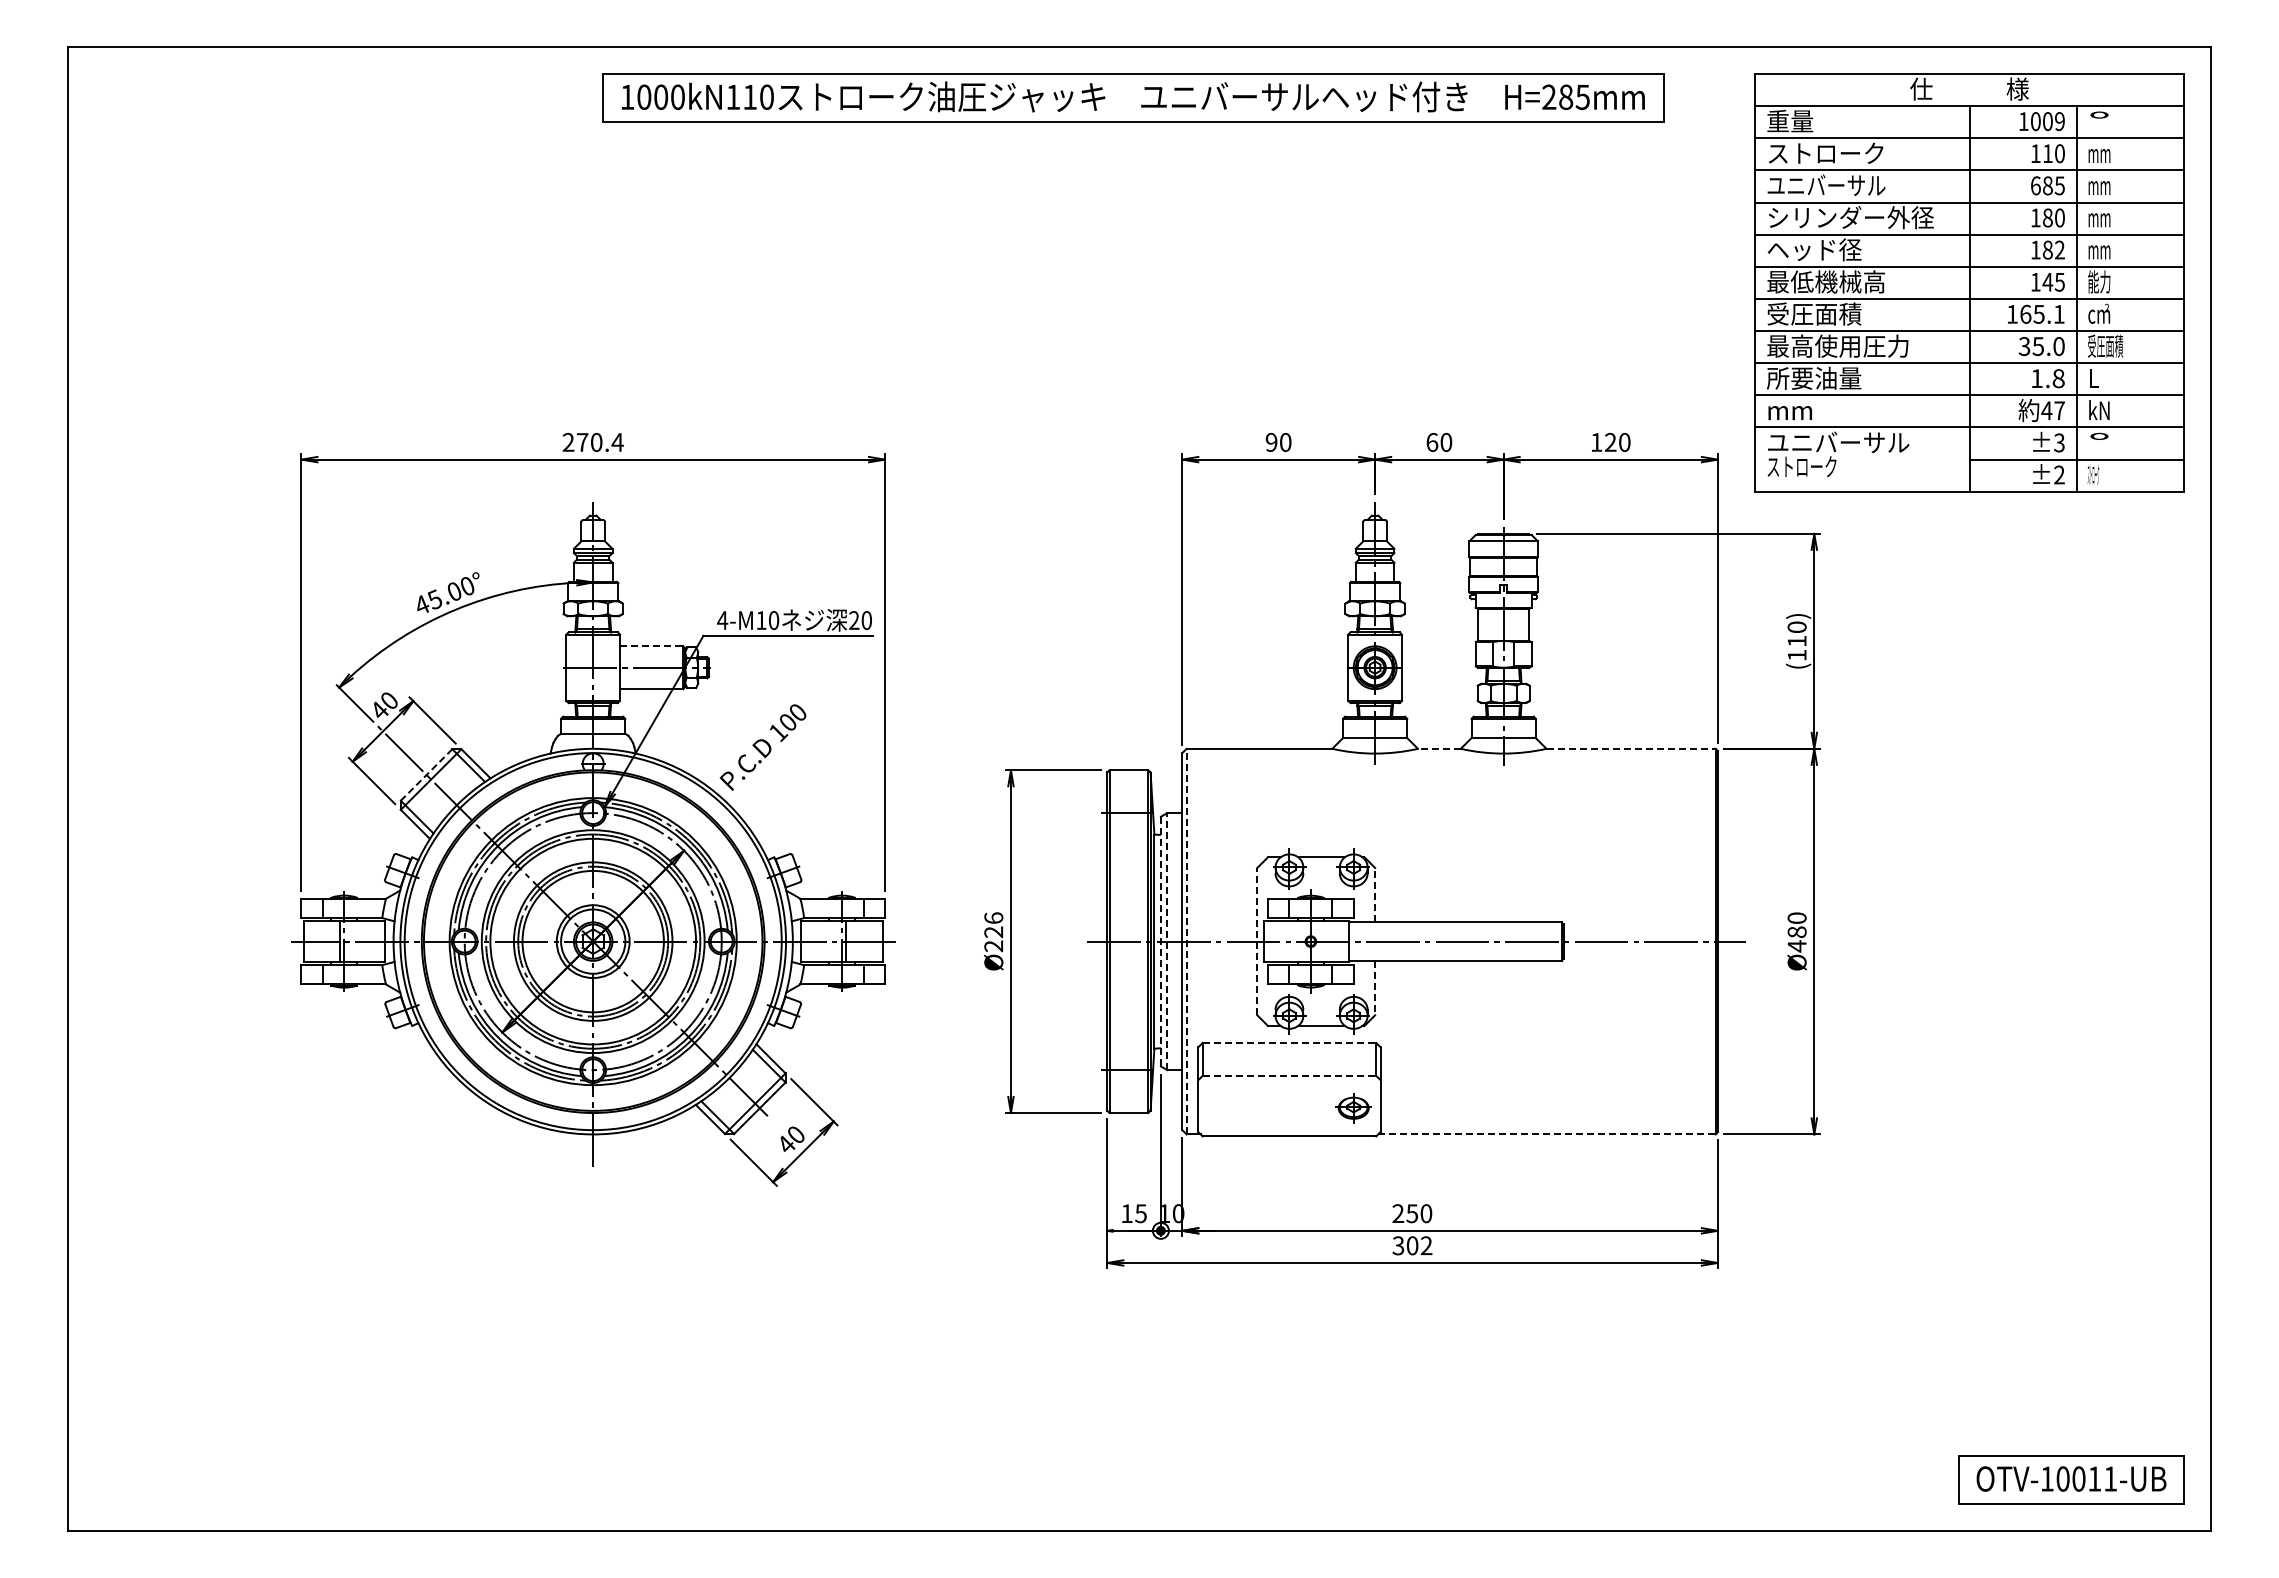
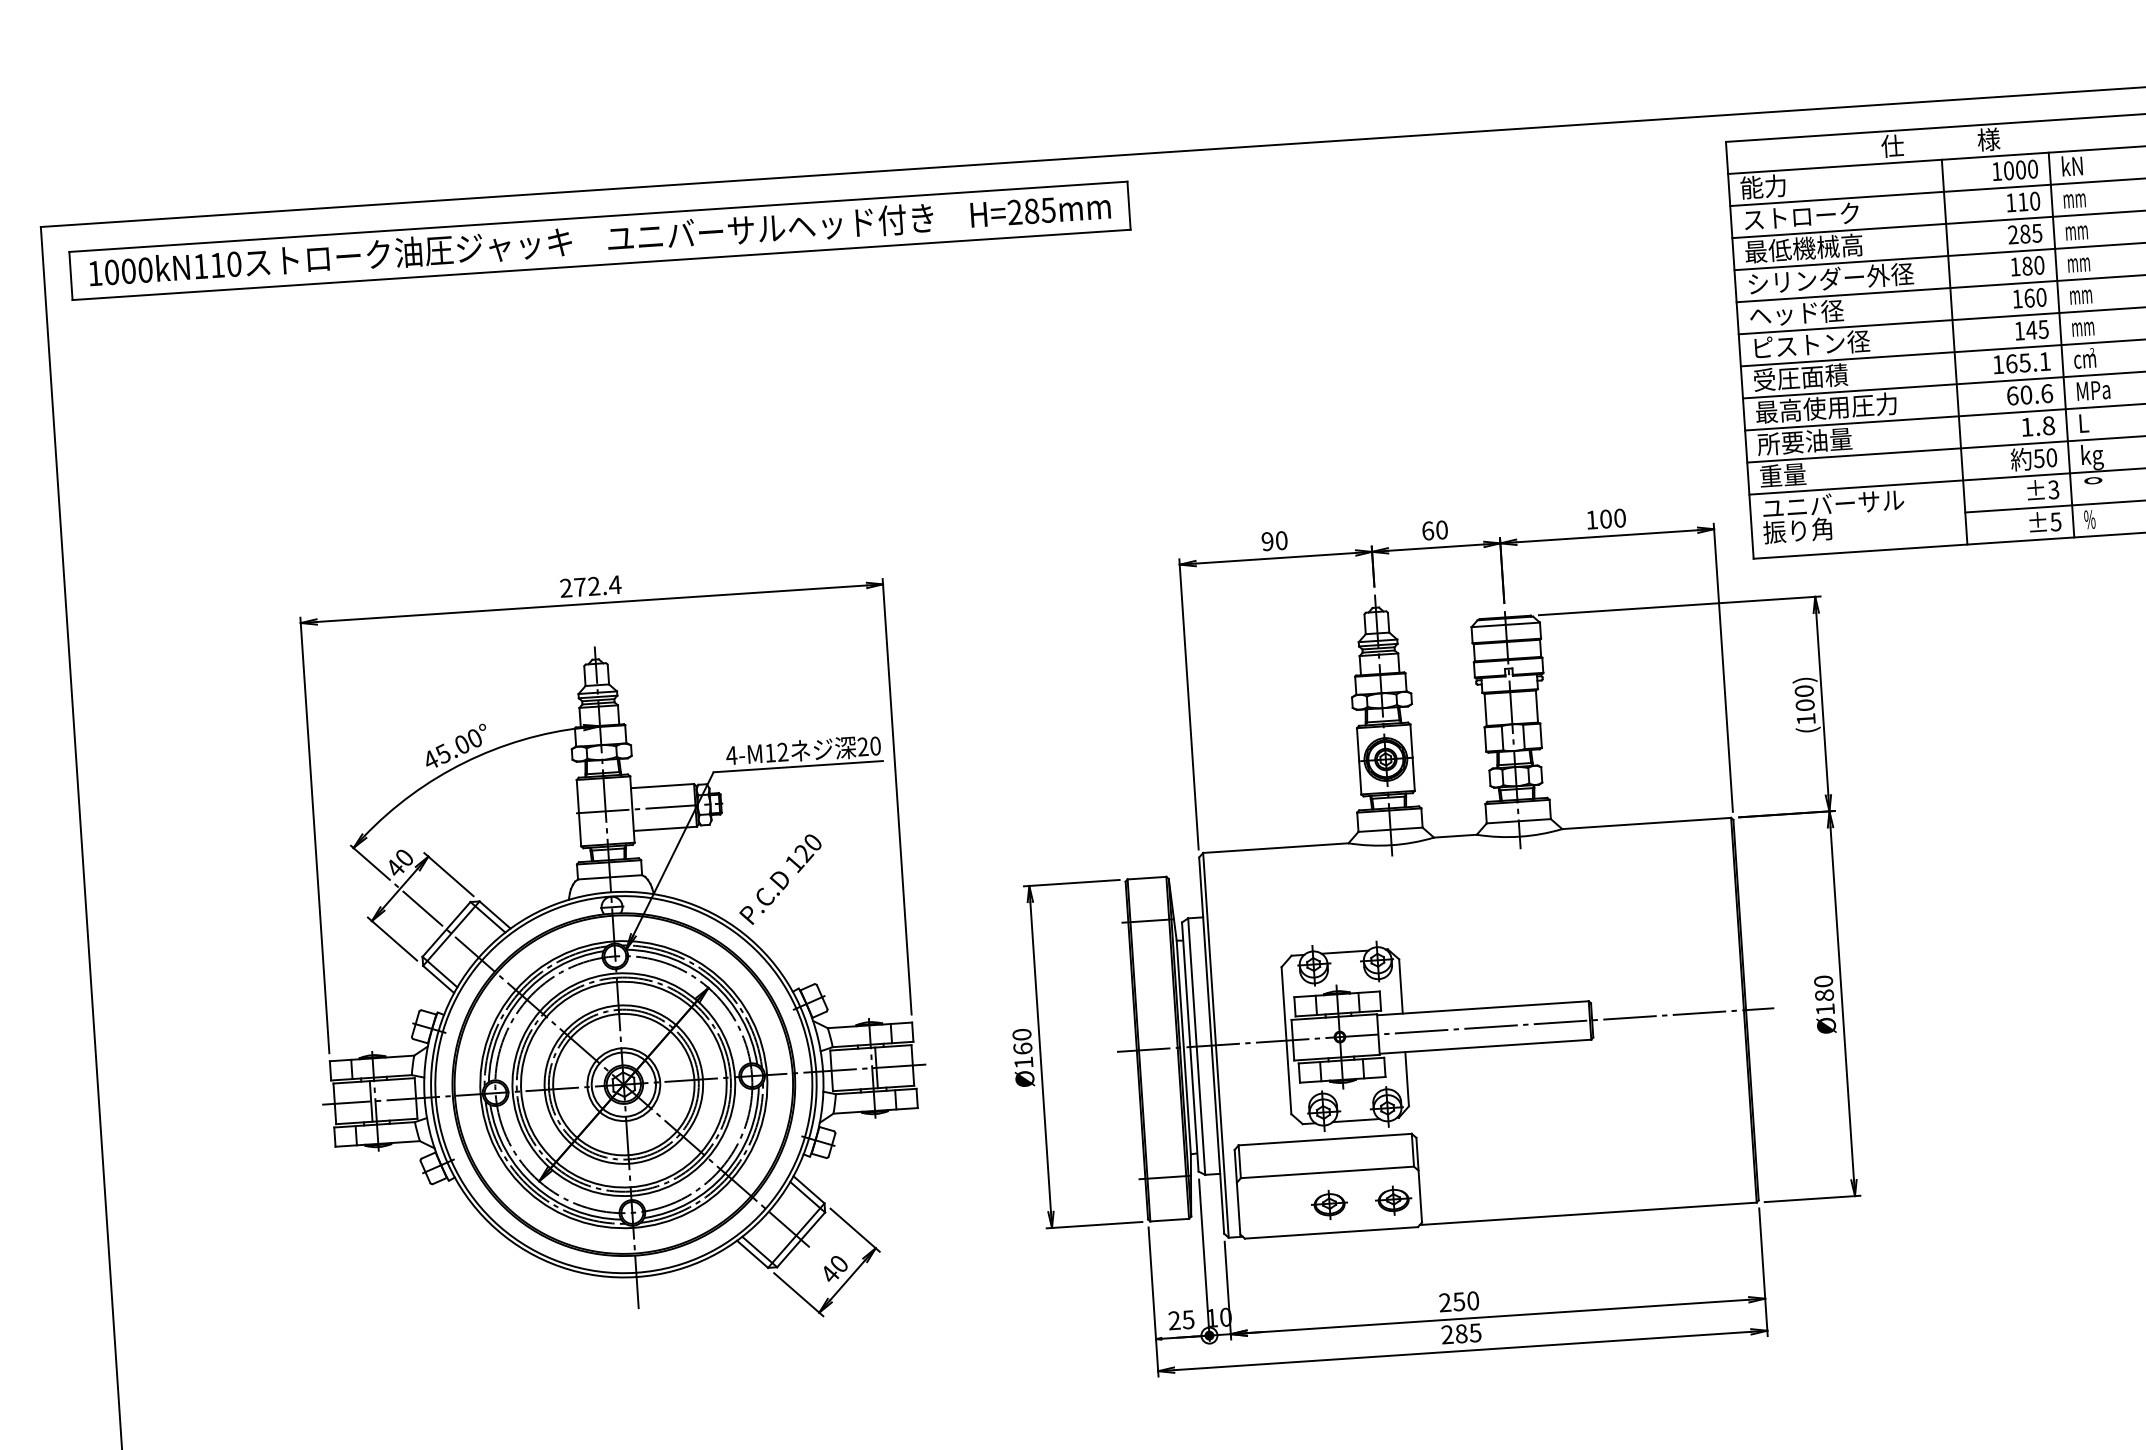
part: (1133, 97) -> (600, 240), moved
text: (1790, 120) -> (1764, 185), 重量 -> 能力
text: (2099, 120) -> (2072, 165), ° -> kN
text: (2059, 121) -> (2032, 169), 1009 -> 1000
text: (1826, 185) -> (1804, 248), ユニバーサル -> 最低機械高
text: (2035, 185) -> (2012, 234), 685 -> 285
text: (2053, 249) -> (2035, 297), 182 -> 160
text: (1826, 281) -> (1810, 344), 最低機械高 -> ピストン径
text: (2099, 281) -> (2083, 326), 能力 -> mm
text: (2105, 345) -> (2093, 389), 受圧面積 -> MPa
text: (2041, 346) -> (2029, 394), 35.0 -> 60.6
text: (1790, 410) -> (1783, 475), mm -> 重量
text: (2052, 410) -> (2044, 457), 47 -> 50
text: (2100, 412) -> (2092, 456), kN -> kg
text: (596, 442) -> (594, 586), 270.4 -> 272.4
text: (1610, 442) -> (1605, 519), 120 -> 100
text: (1801, 466) -> (1797, 530), ストローク -> 振り角
text: (2059, 474) -> (2055, 521), ±2 -> ±5
text: (2093, 474) -> (2089, 519), ストローク -> %%%
text: (773, 620) -> (782, 752), 4-M10 -> 4-M12
text: (1796, 640) -> (1804, 704), (110) -> (100)
line: (651, 646) -> (662, 786), dashed -> solid
text: (788, 723) -> (804, 854), 100 -> 120
line: (1438, 748) -> (1454, 835), dashed -> solid
line: (1631, 748) -> (1647, 823), dashed -> solid
line: (426, 775) -> (446, 929), dashed -> solid
line: (1375, 894) -> (1401, 985), dashed -> solid
text: (993, 932) -> (1022, 1049), Ø226 -> Ø160
line: (1160, 941) -> (1189, 1046), dashed -> solid
line: (1167, 941) -> (1196, 1046), dashed -> solid
line: (1186, 941) -> (1215, 1045), dashed -> solid
line: (1257, 941) -> (1286, 1040), dashed -> solid
text: (1797, 946) -> (1825, 1009), Ø480 -> Ø180
line: (1375, 988) -> (1407, 1079), dashed -> solid
line: (1289, 1042) -> (1325, 1139), dashed -> solid
line: (1289, 1075) -> (1327, 1172), dashed -> solid
part: (1289, 1108) -> (1329, 1205), added
line: (1546, 1134) -> (1587, 1213), dashed -> solid
text: (1126, 1213) -> (1173, 1320), 15 -> 25
text: (1412, 1245) -> (1461, 1333), 302 -> 285

